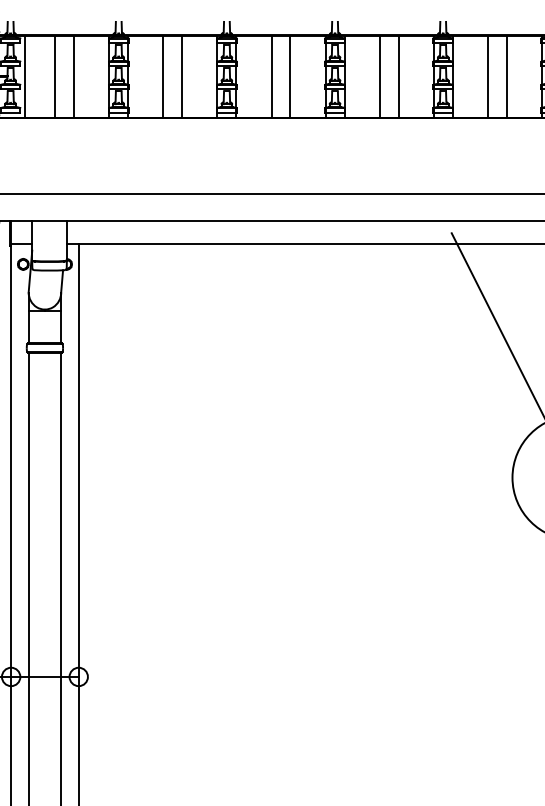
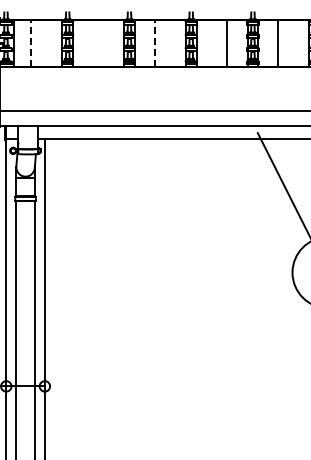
line: (55, 76) -> (31, 43), solid -> dashed
line: (74, 76) -> (42, 43), removed
line: (163, 76) -> (93, 43), removed
line: (183, 76) -> (104, 43), removed
line: (270, 76) -> (154, 43), solid -> dashed
line: (290, 76) -> (165, 43), removed
line: (379, 76) -> (216, 43), removed
line: (507, 76) -> (289, 43), removed

